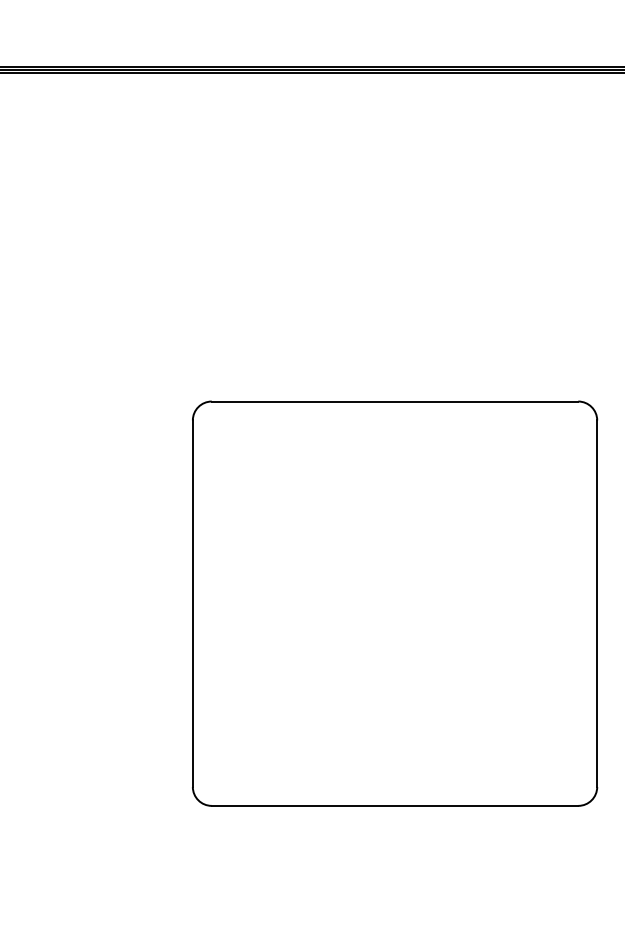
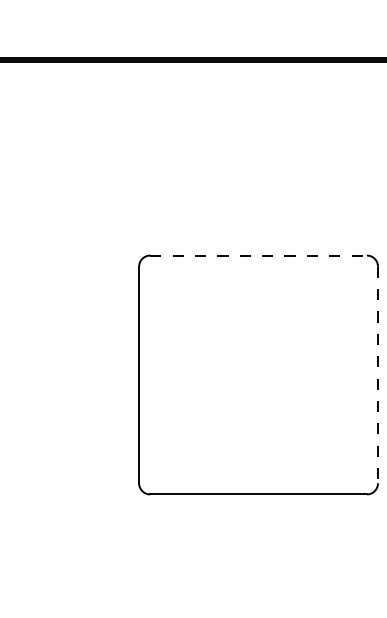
line: (396, 401) -> (259, 255), solid -> dashed
line: (598, 604) -> (378, 375), solid -> dashed

